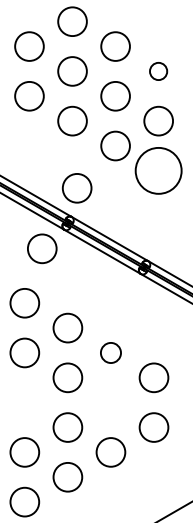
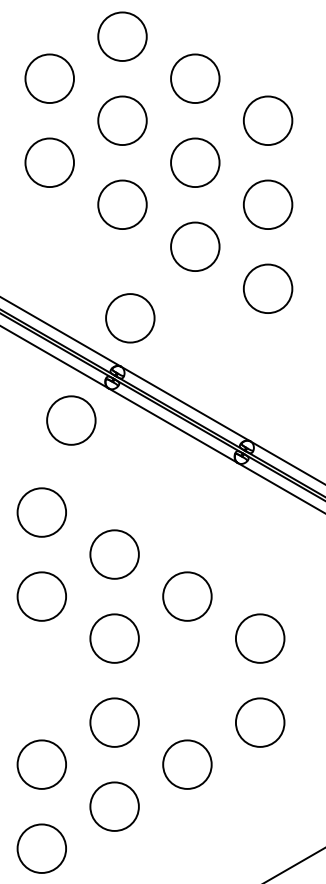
circle: (158, 71) -> (267, 120), size x1.67
circle: (158, 170) -> (267, 288), size x0.62
circle: (110, 352) -> (186, 595), size x1.43

